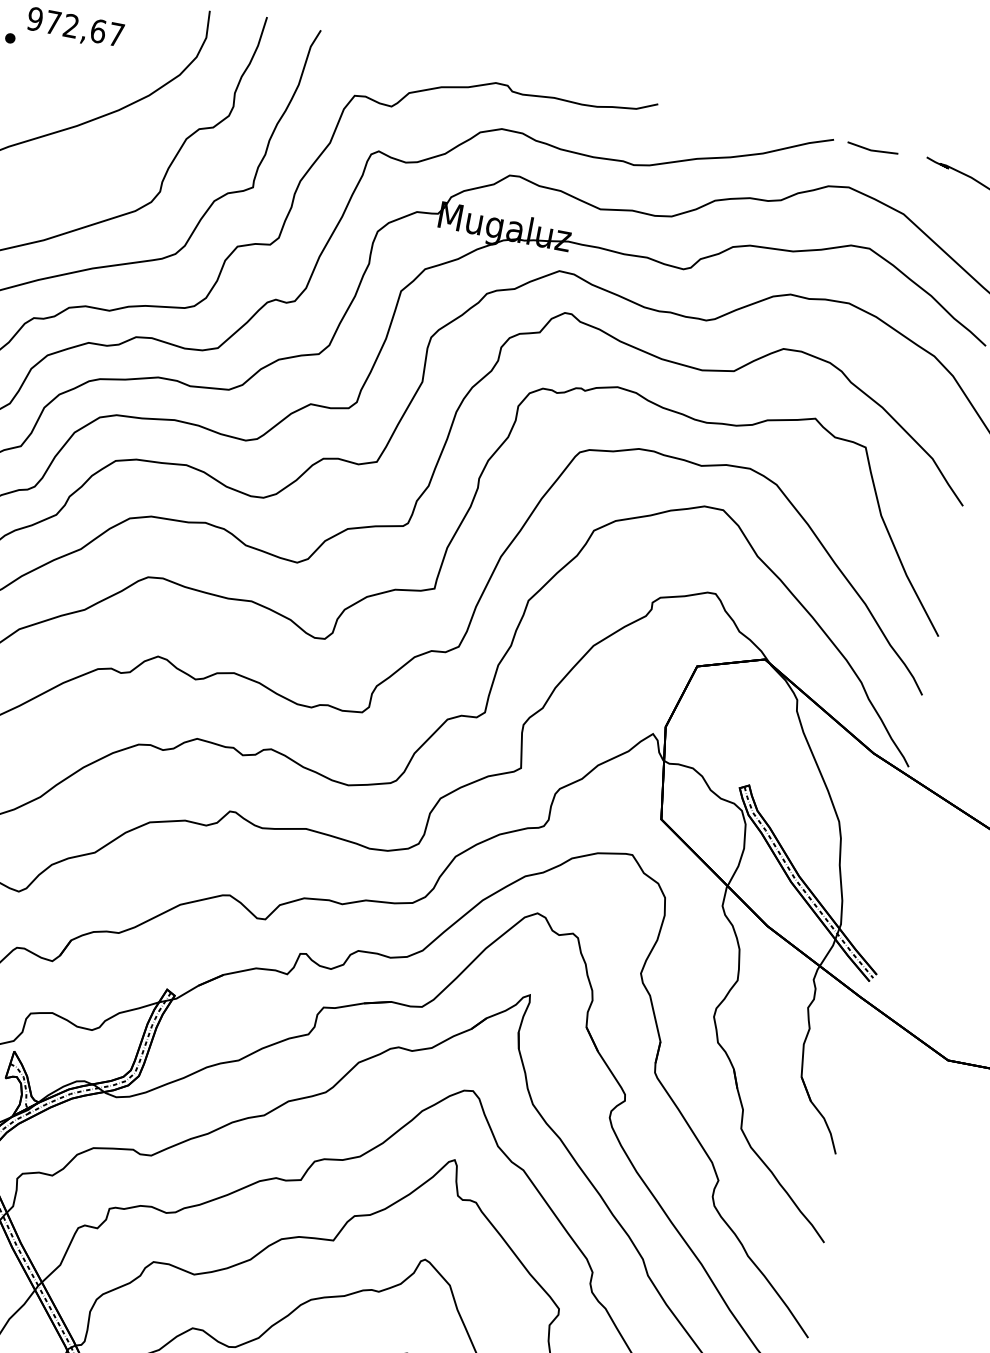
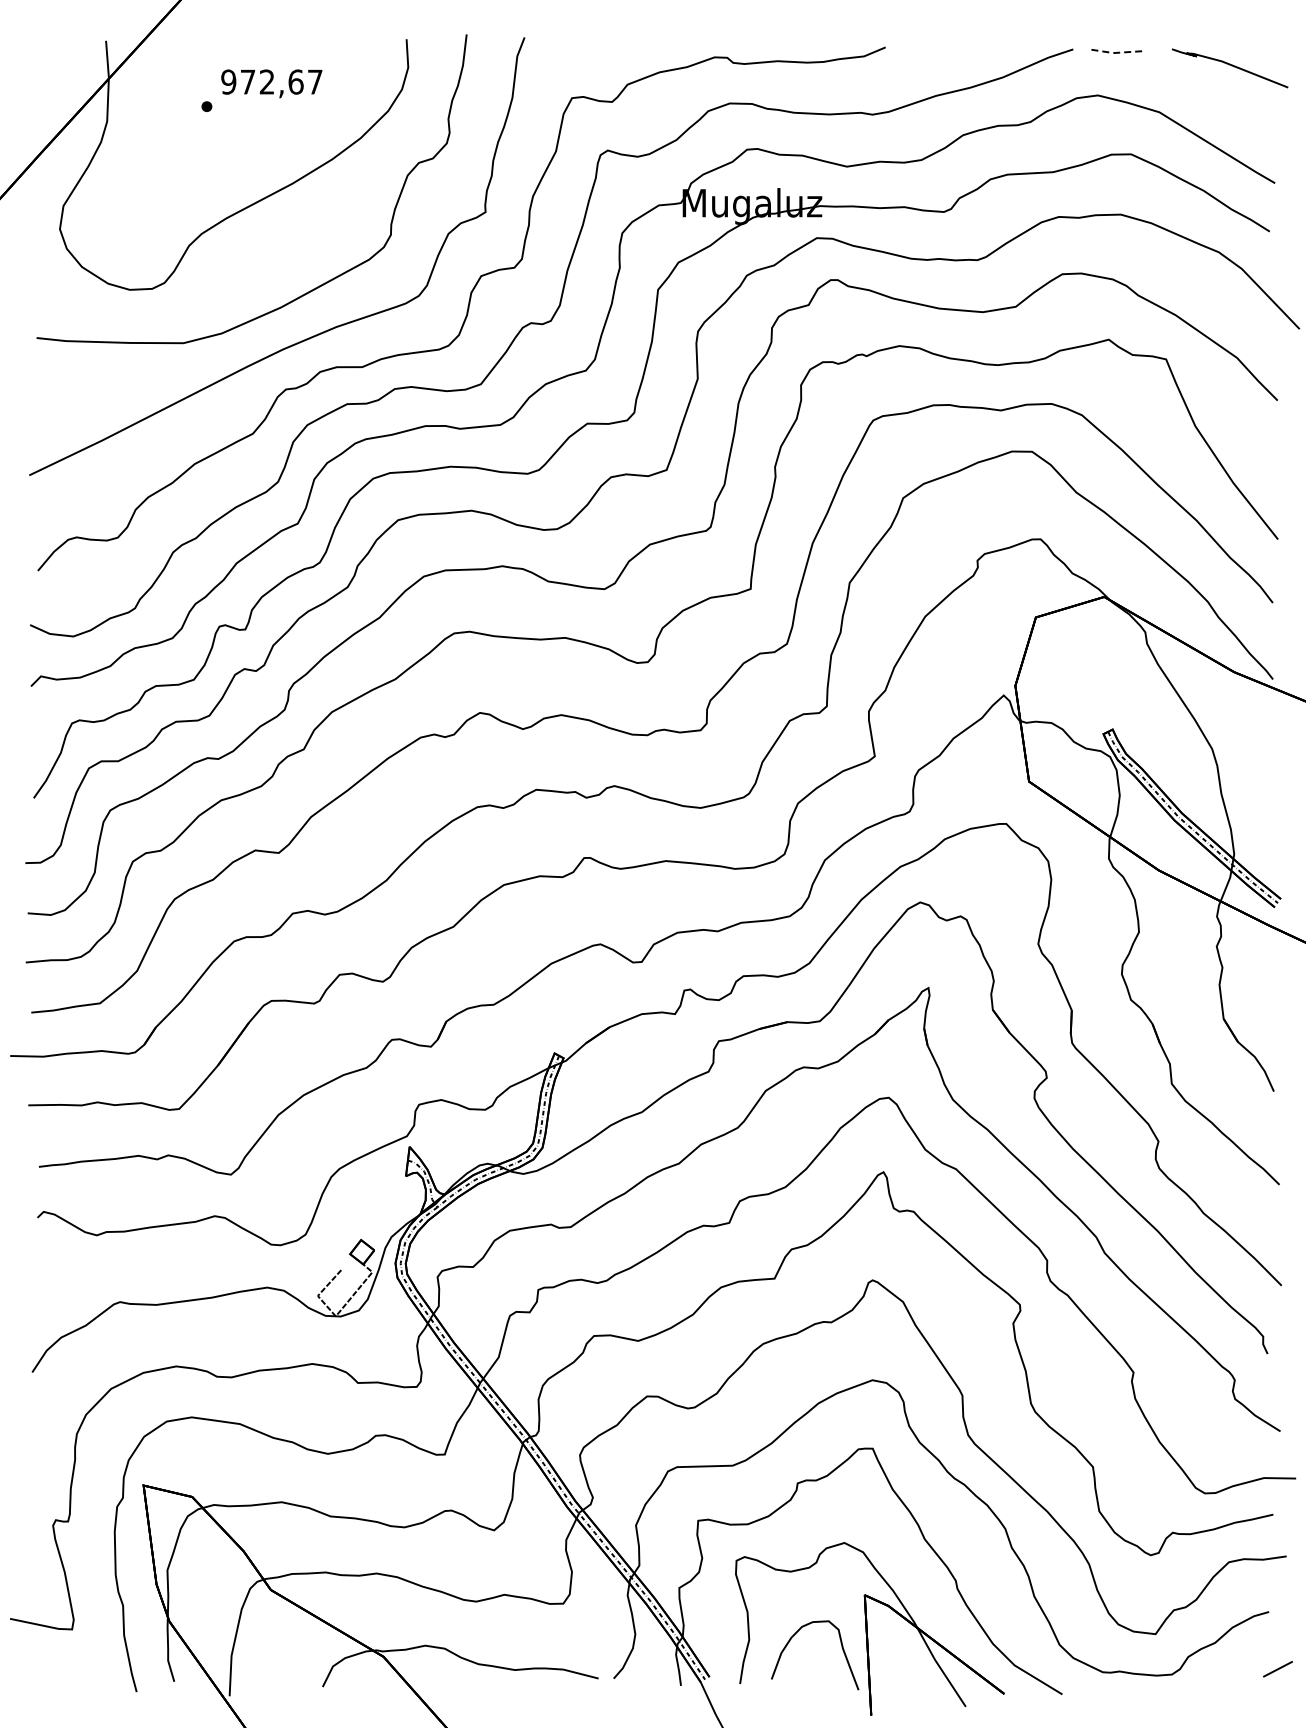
line: (871, 150) -> (1113, 53), solid -> dashed

